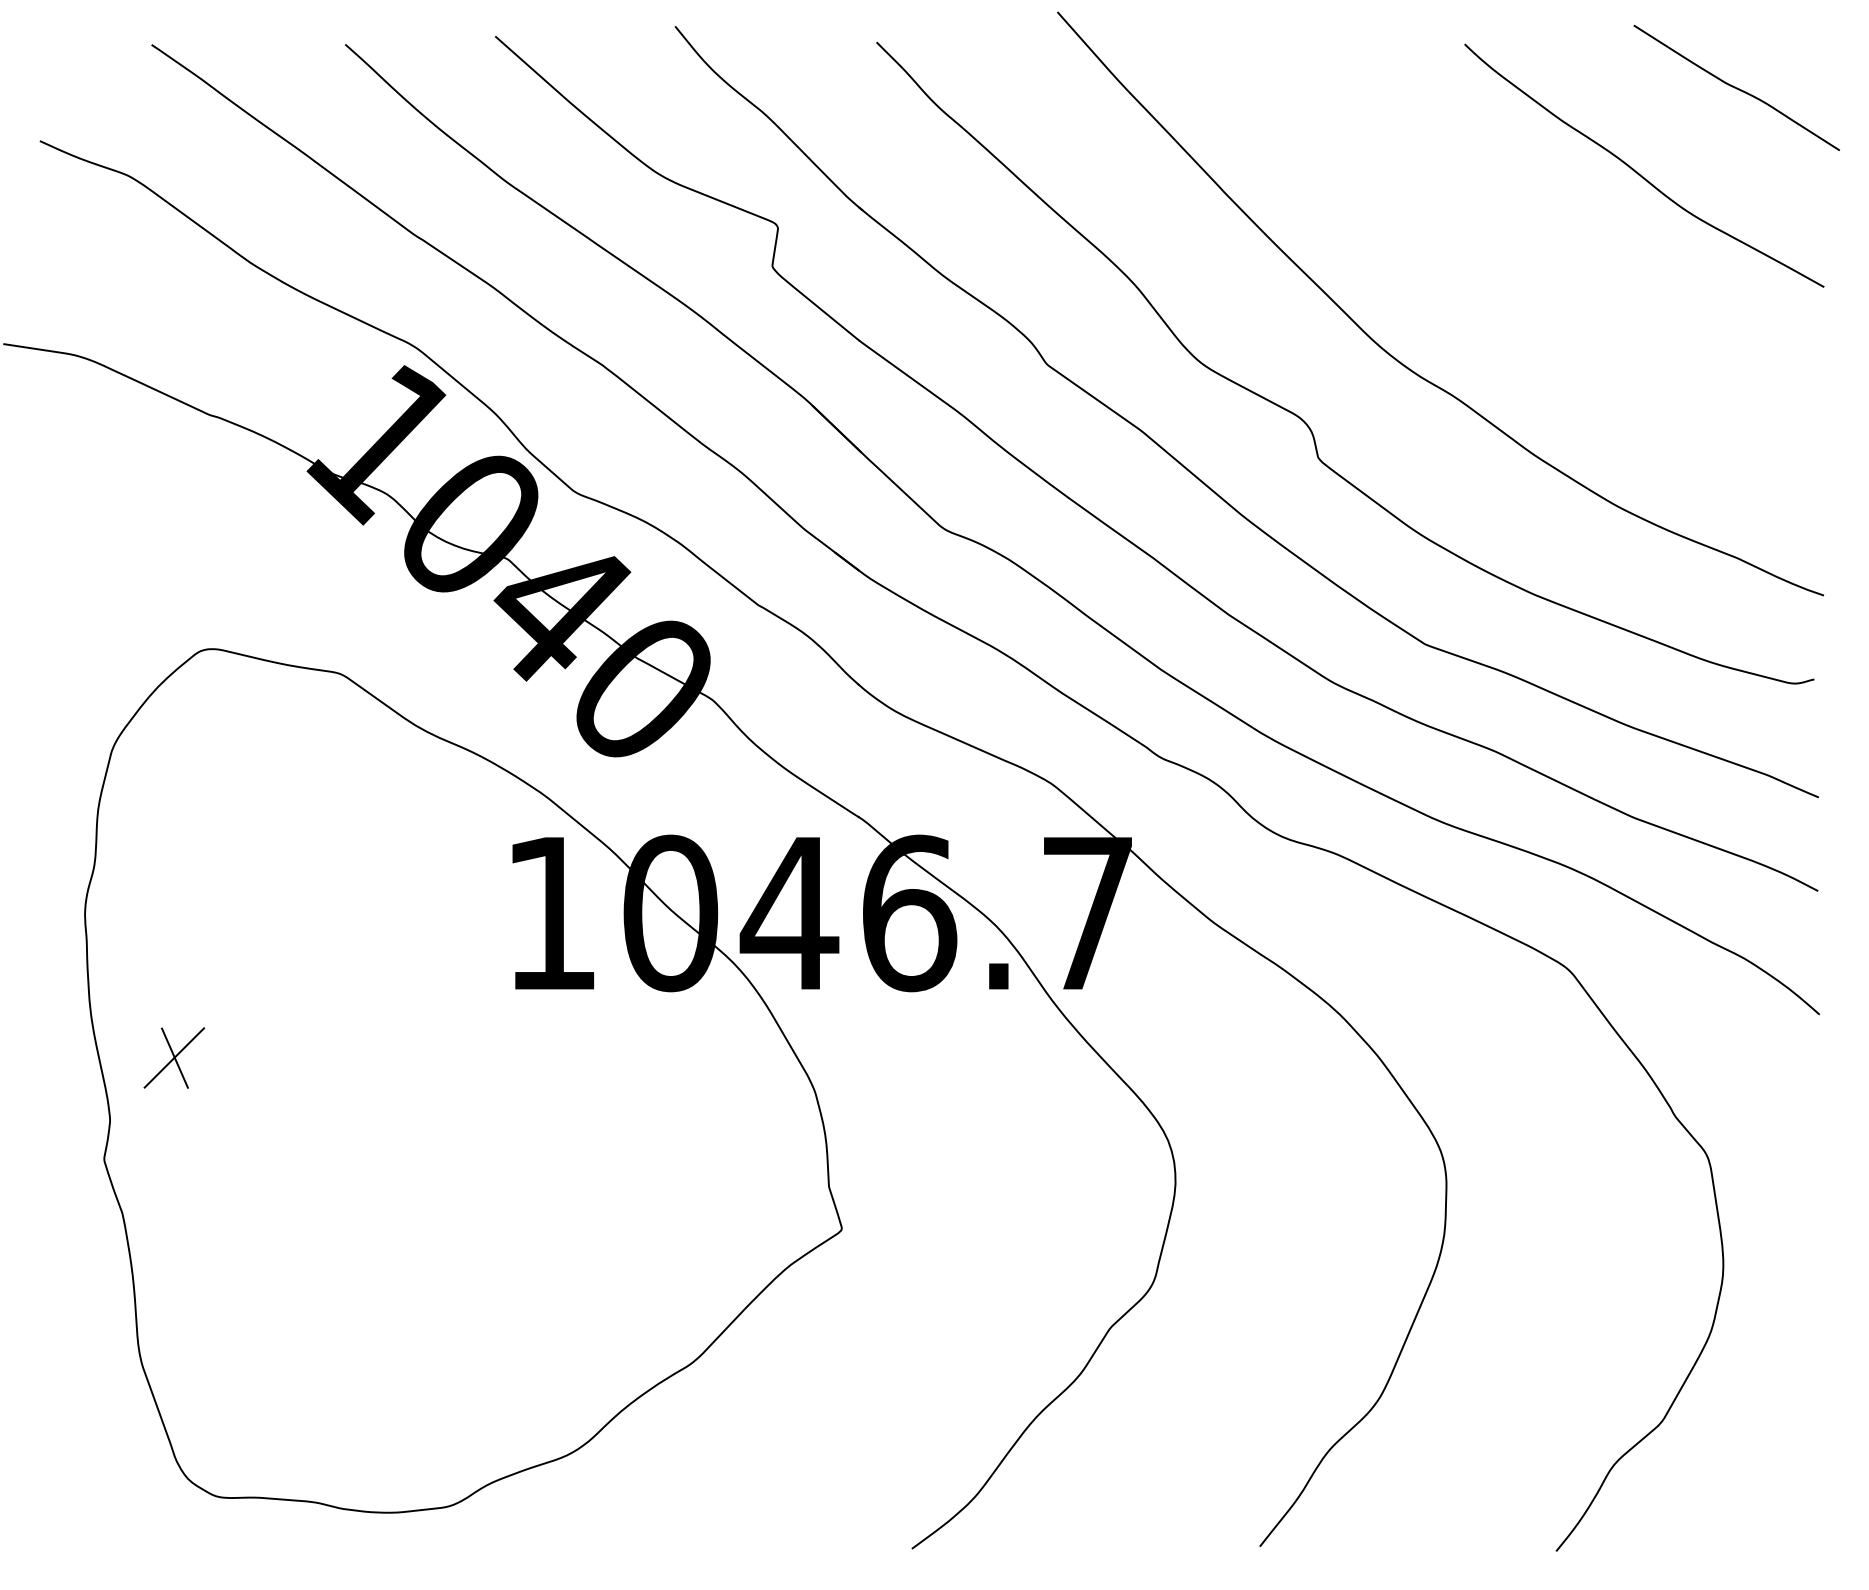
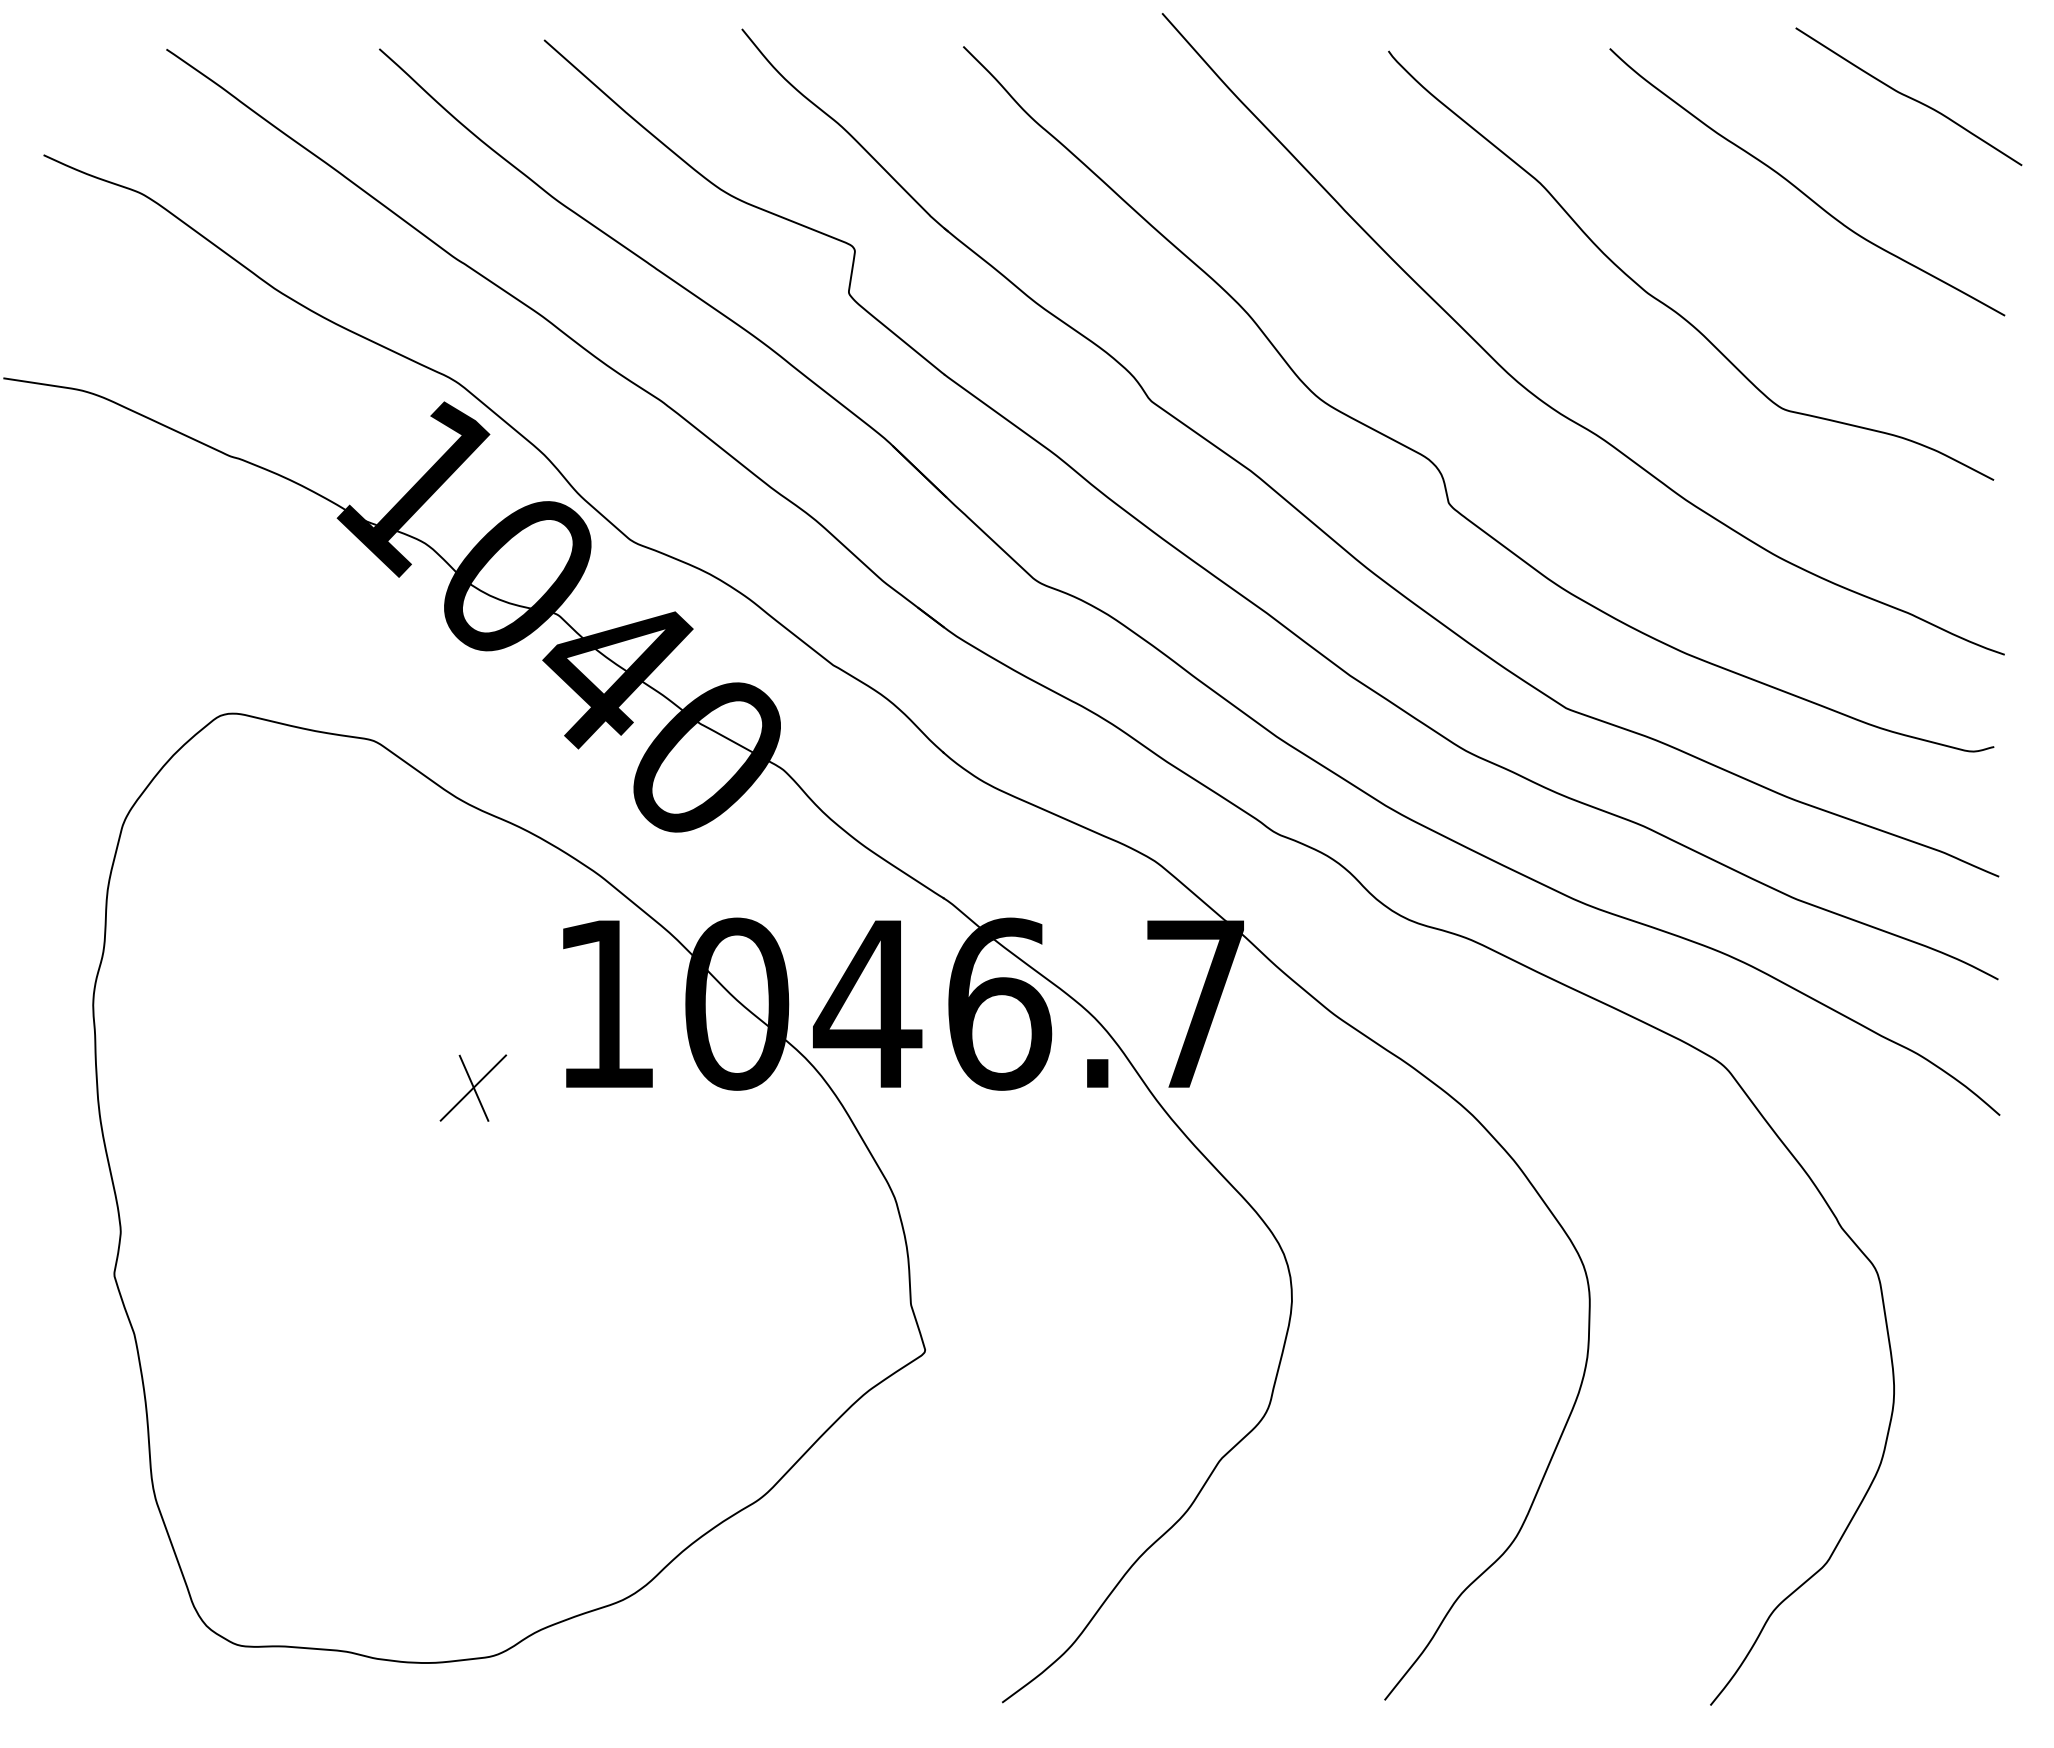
curve: (1515, 276) -> (1665, 303), added
part: (174, 1057) -> (473, 1087), moved

